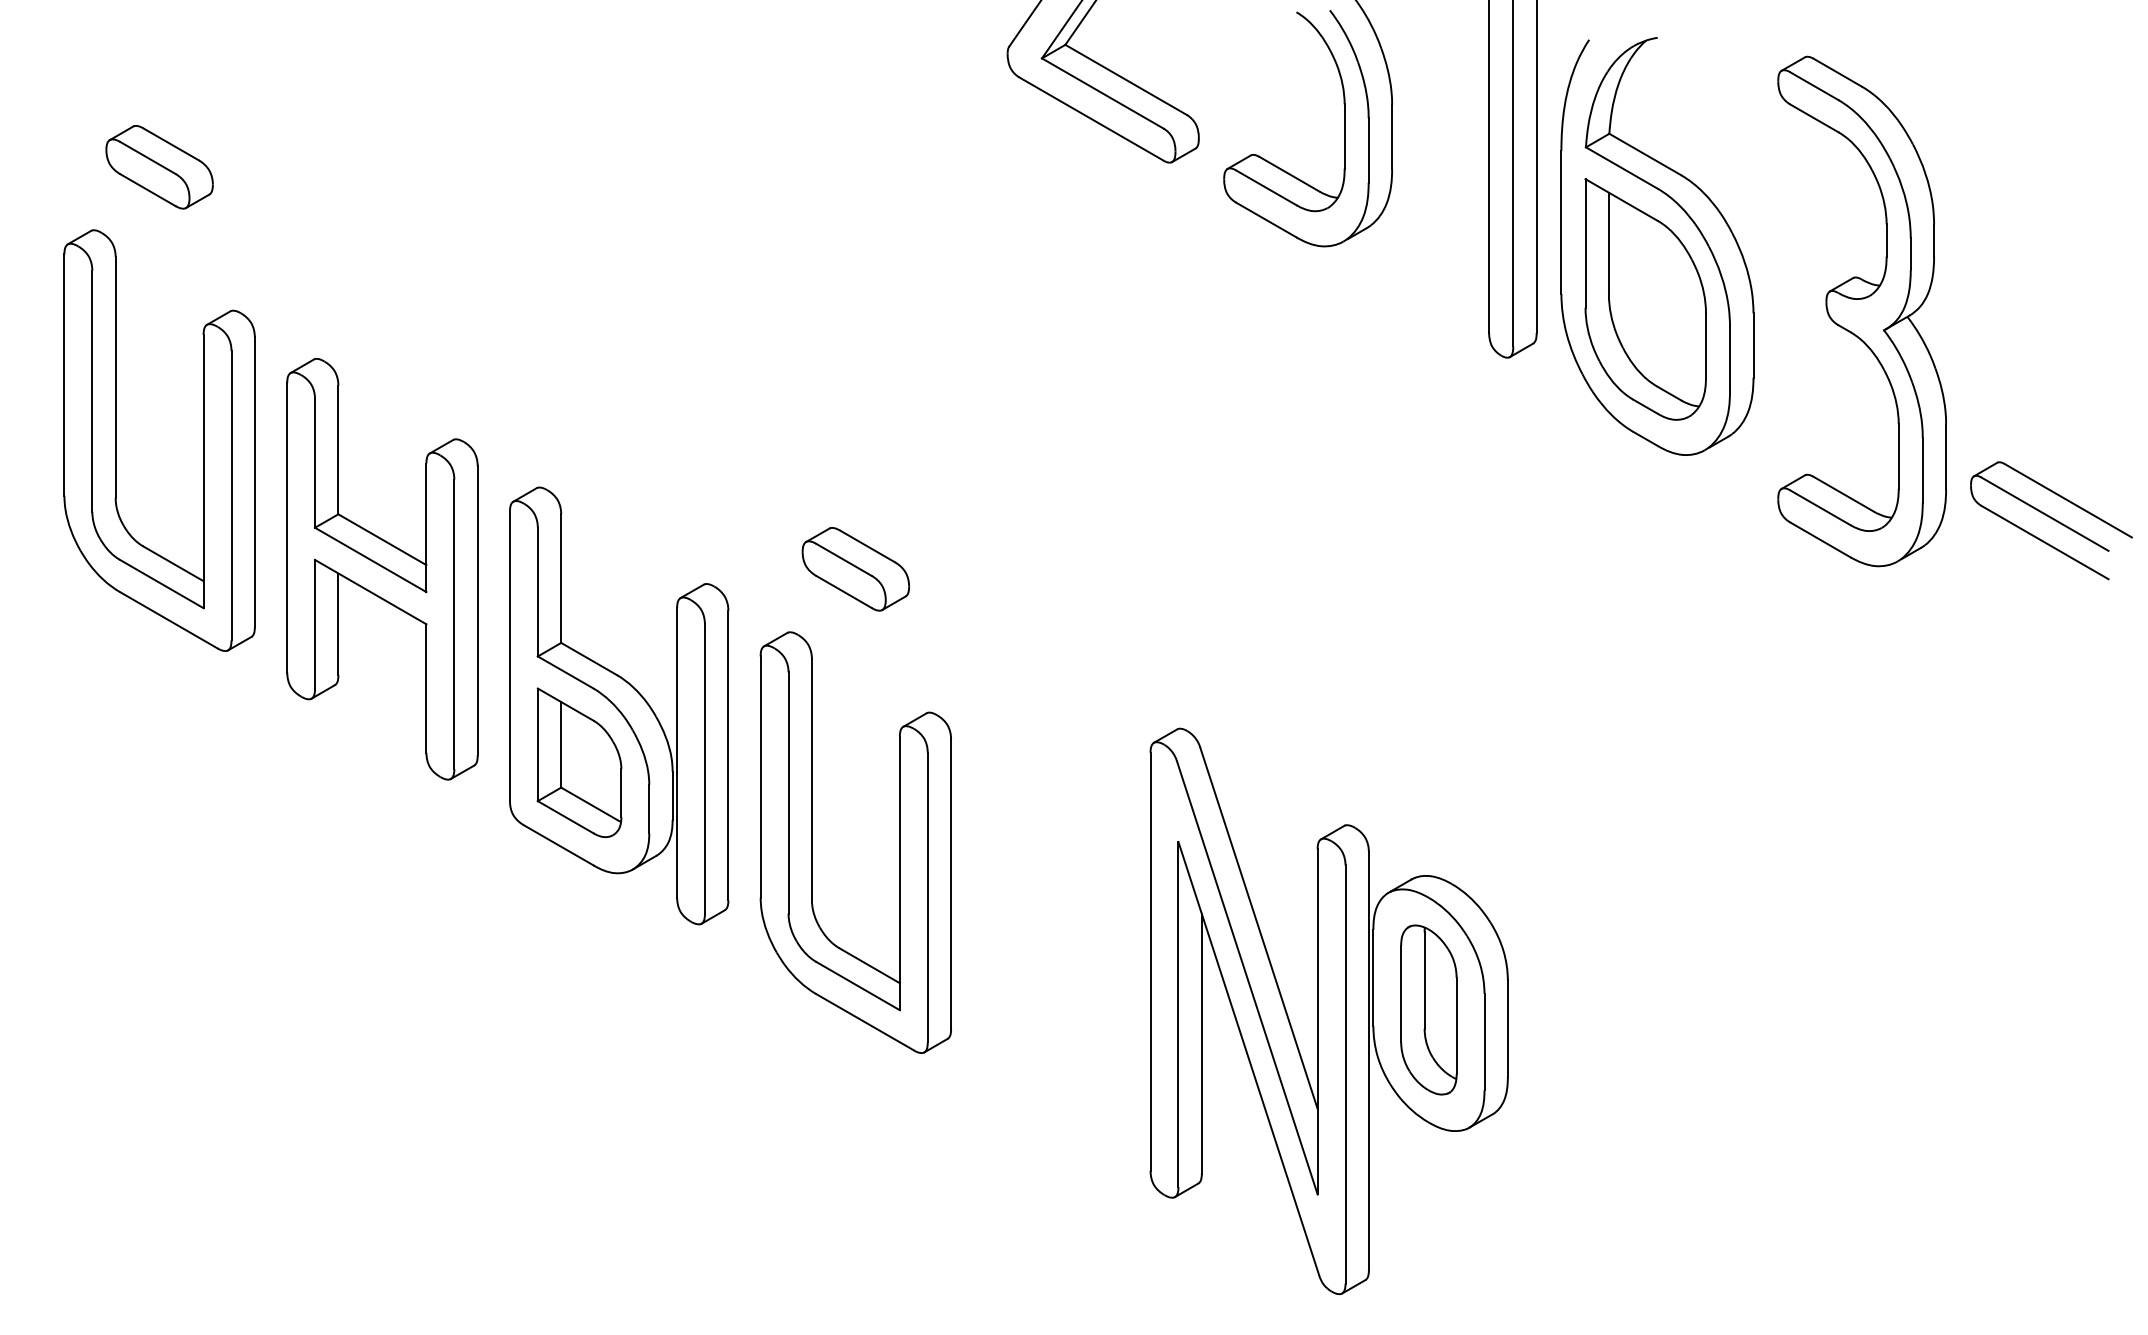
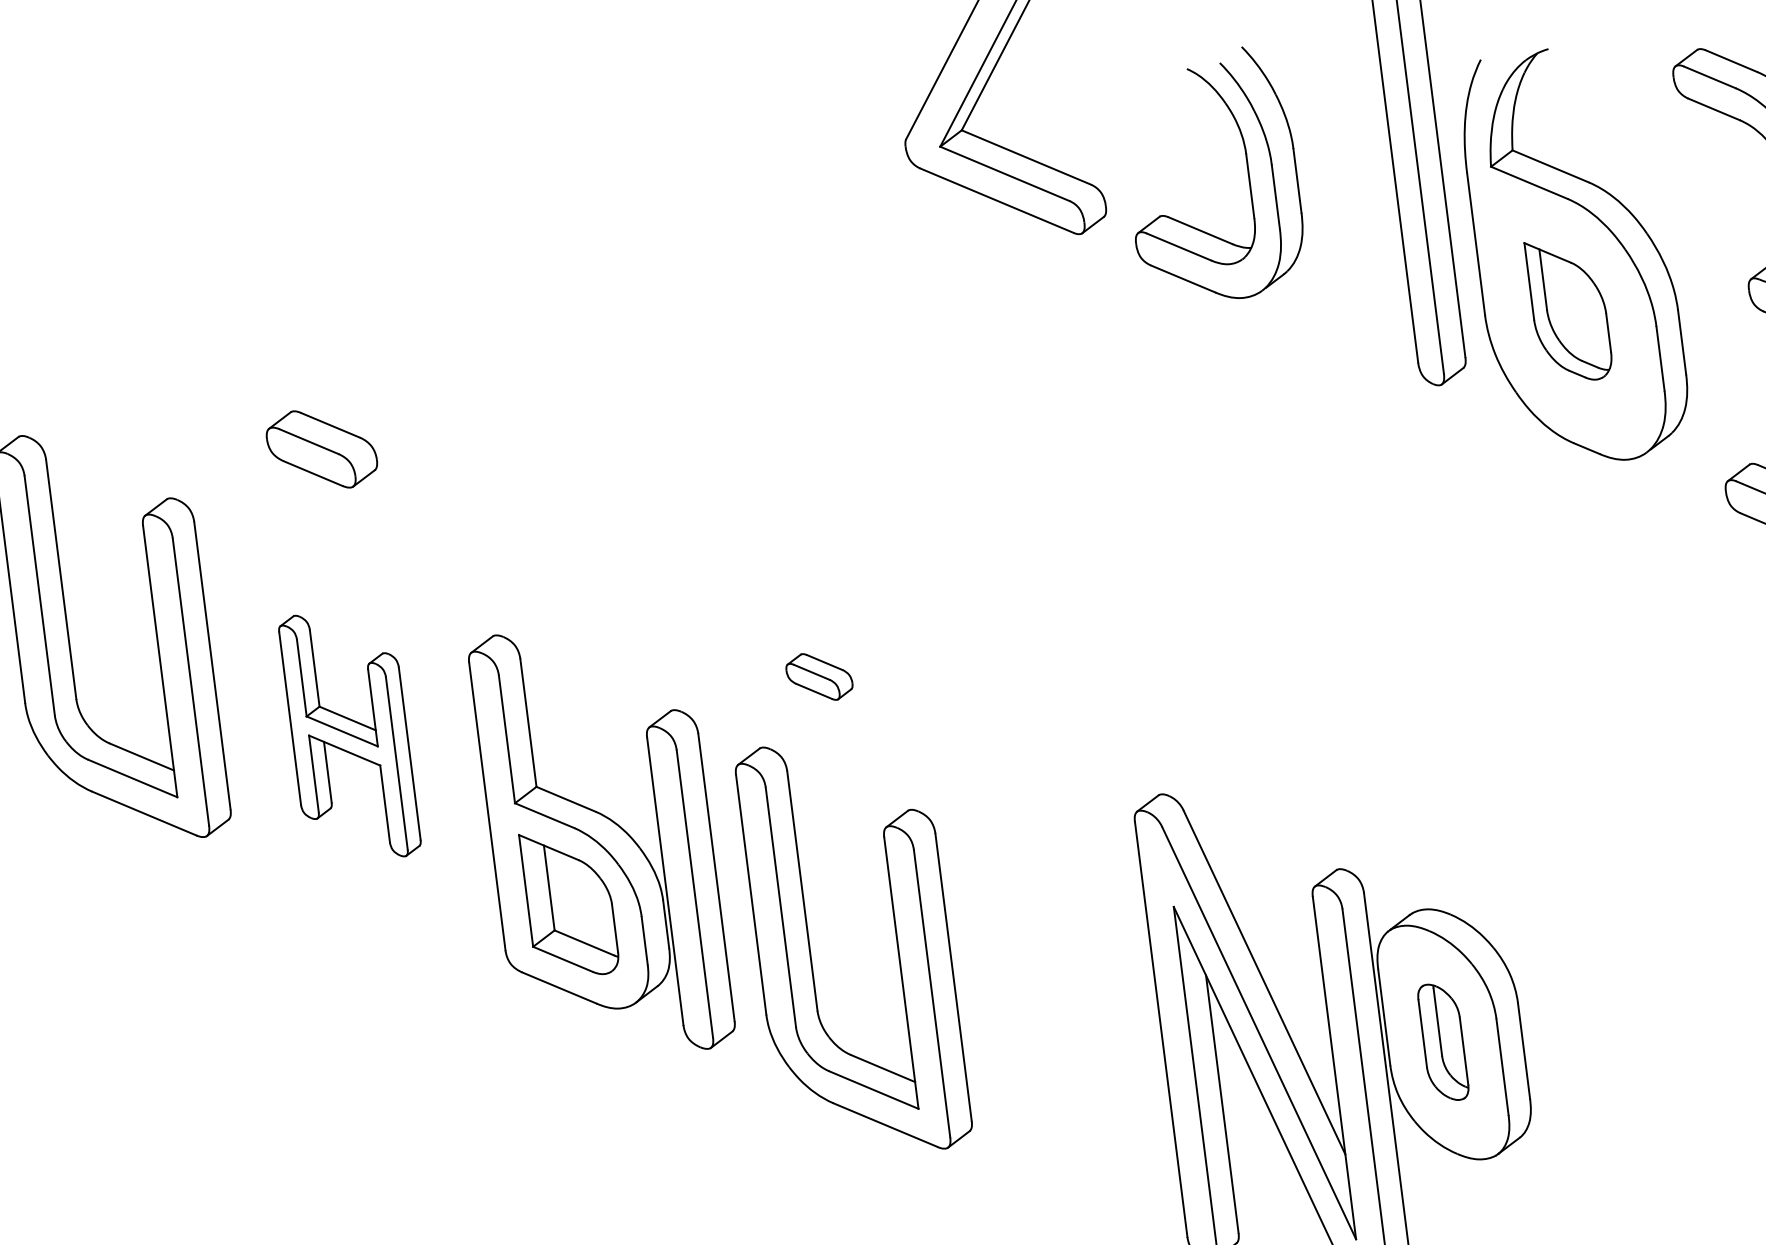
part: (159, 167) -> (321, 449), moved
part: (1645, 299) -> (1569, 310), size x0.6
part: (382, 568) -> (349, 735), size x0.6
part: (855, 569) -> (819, 677), size x0.6
part: (1428, 1009) -> (1442, 1041), size x0.7

